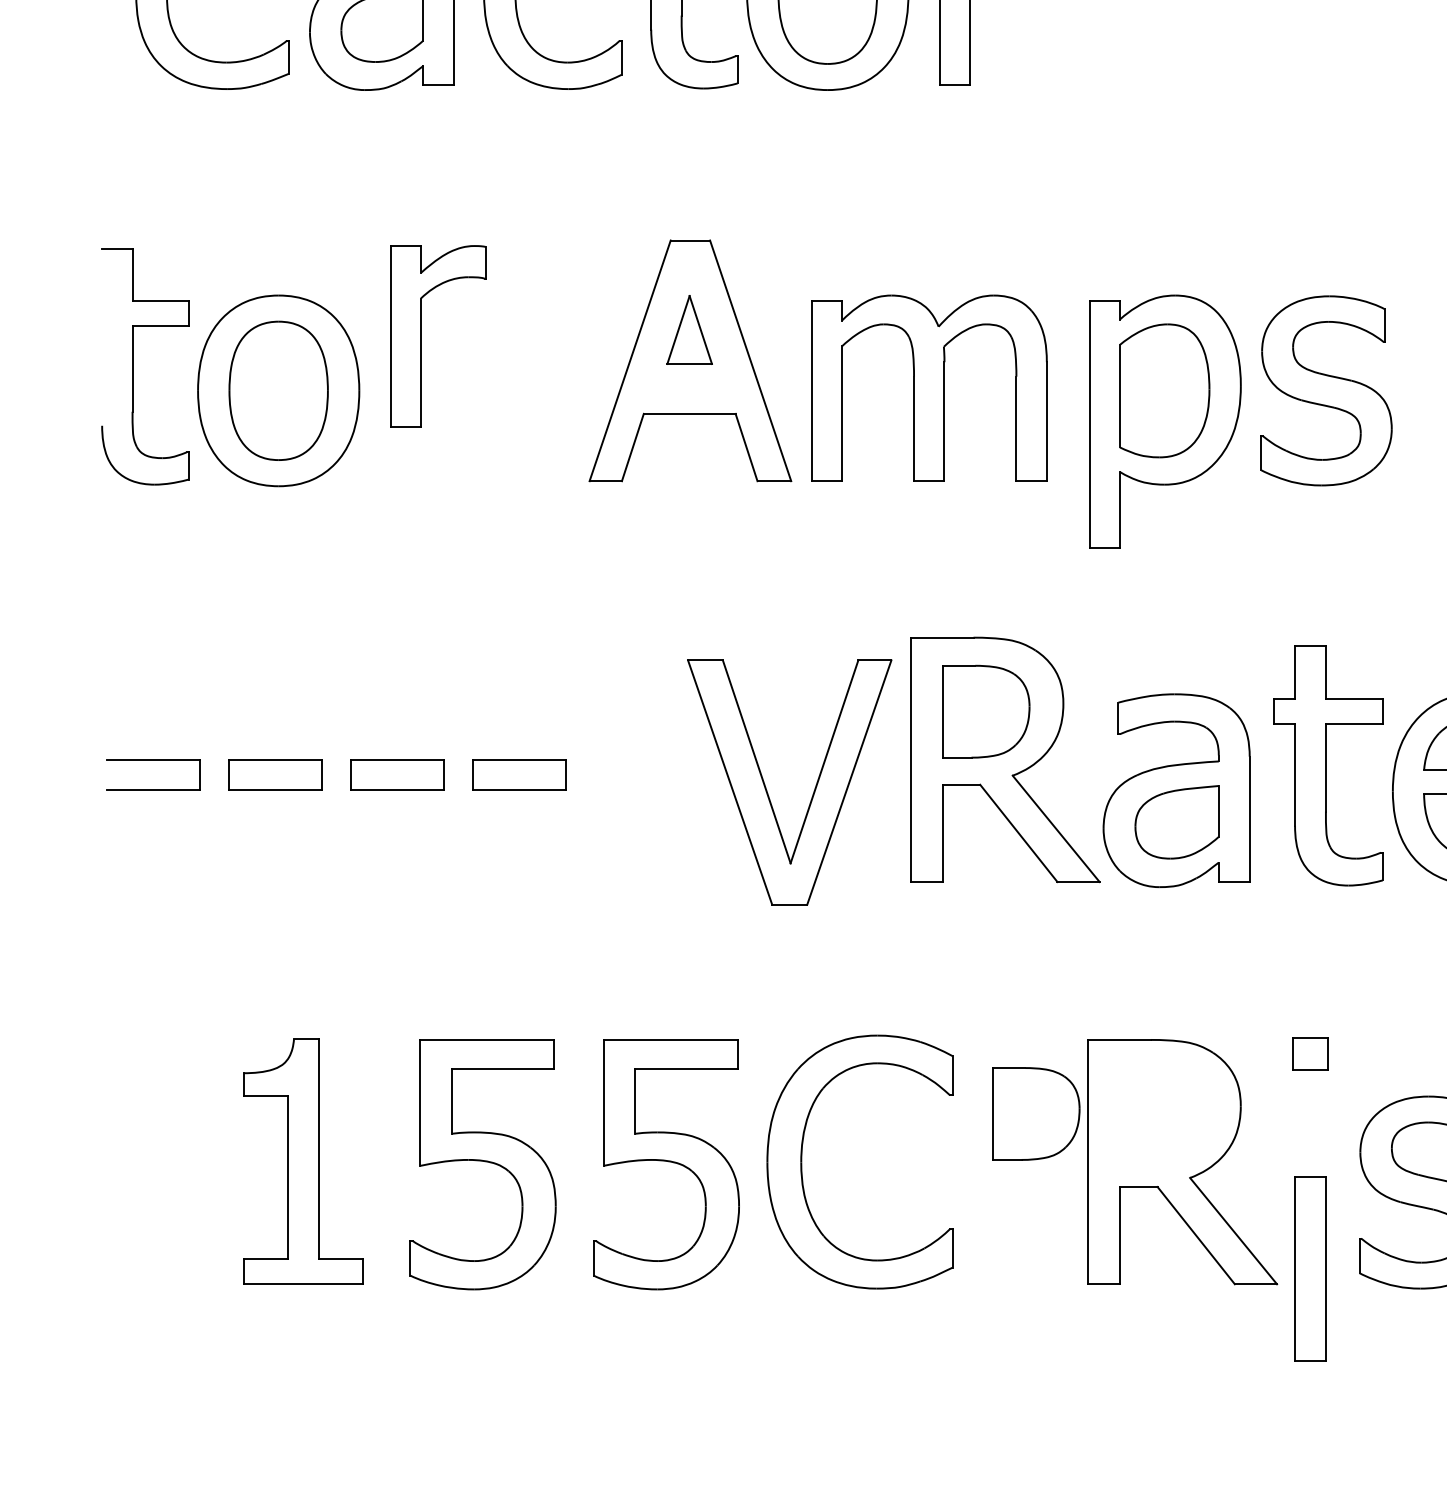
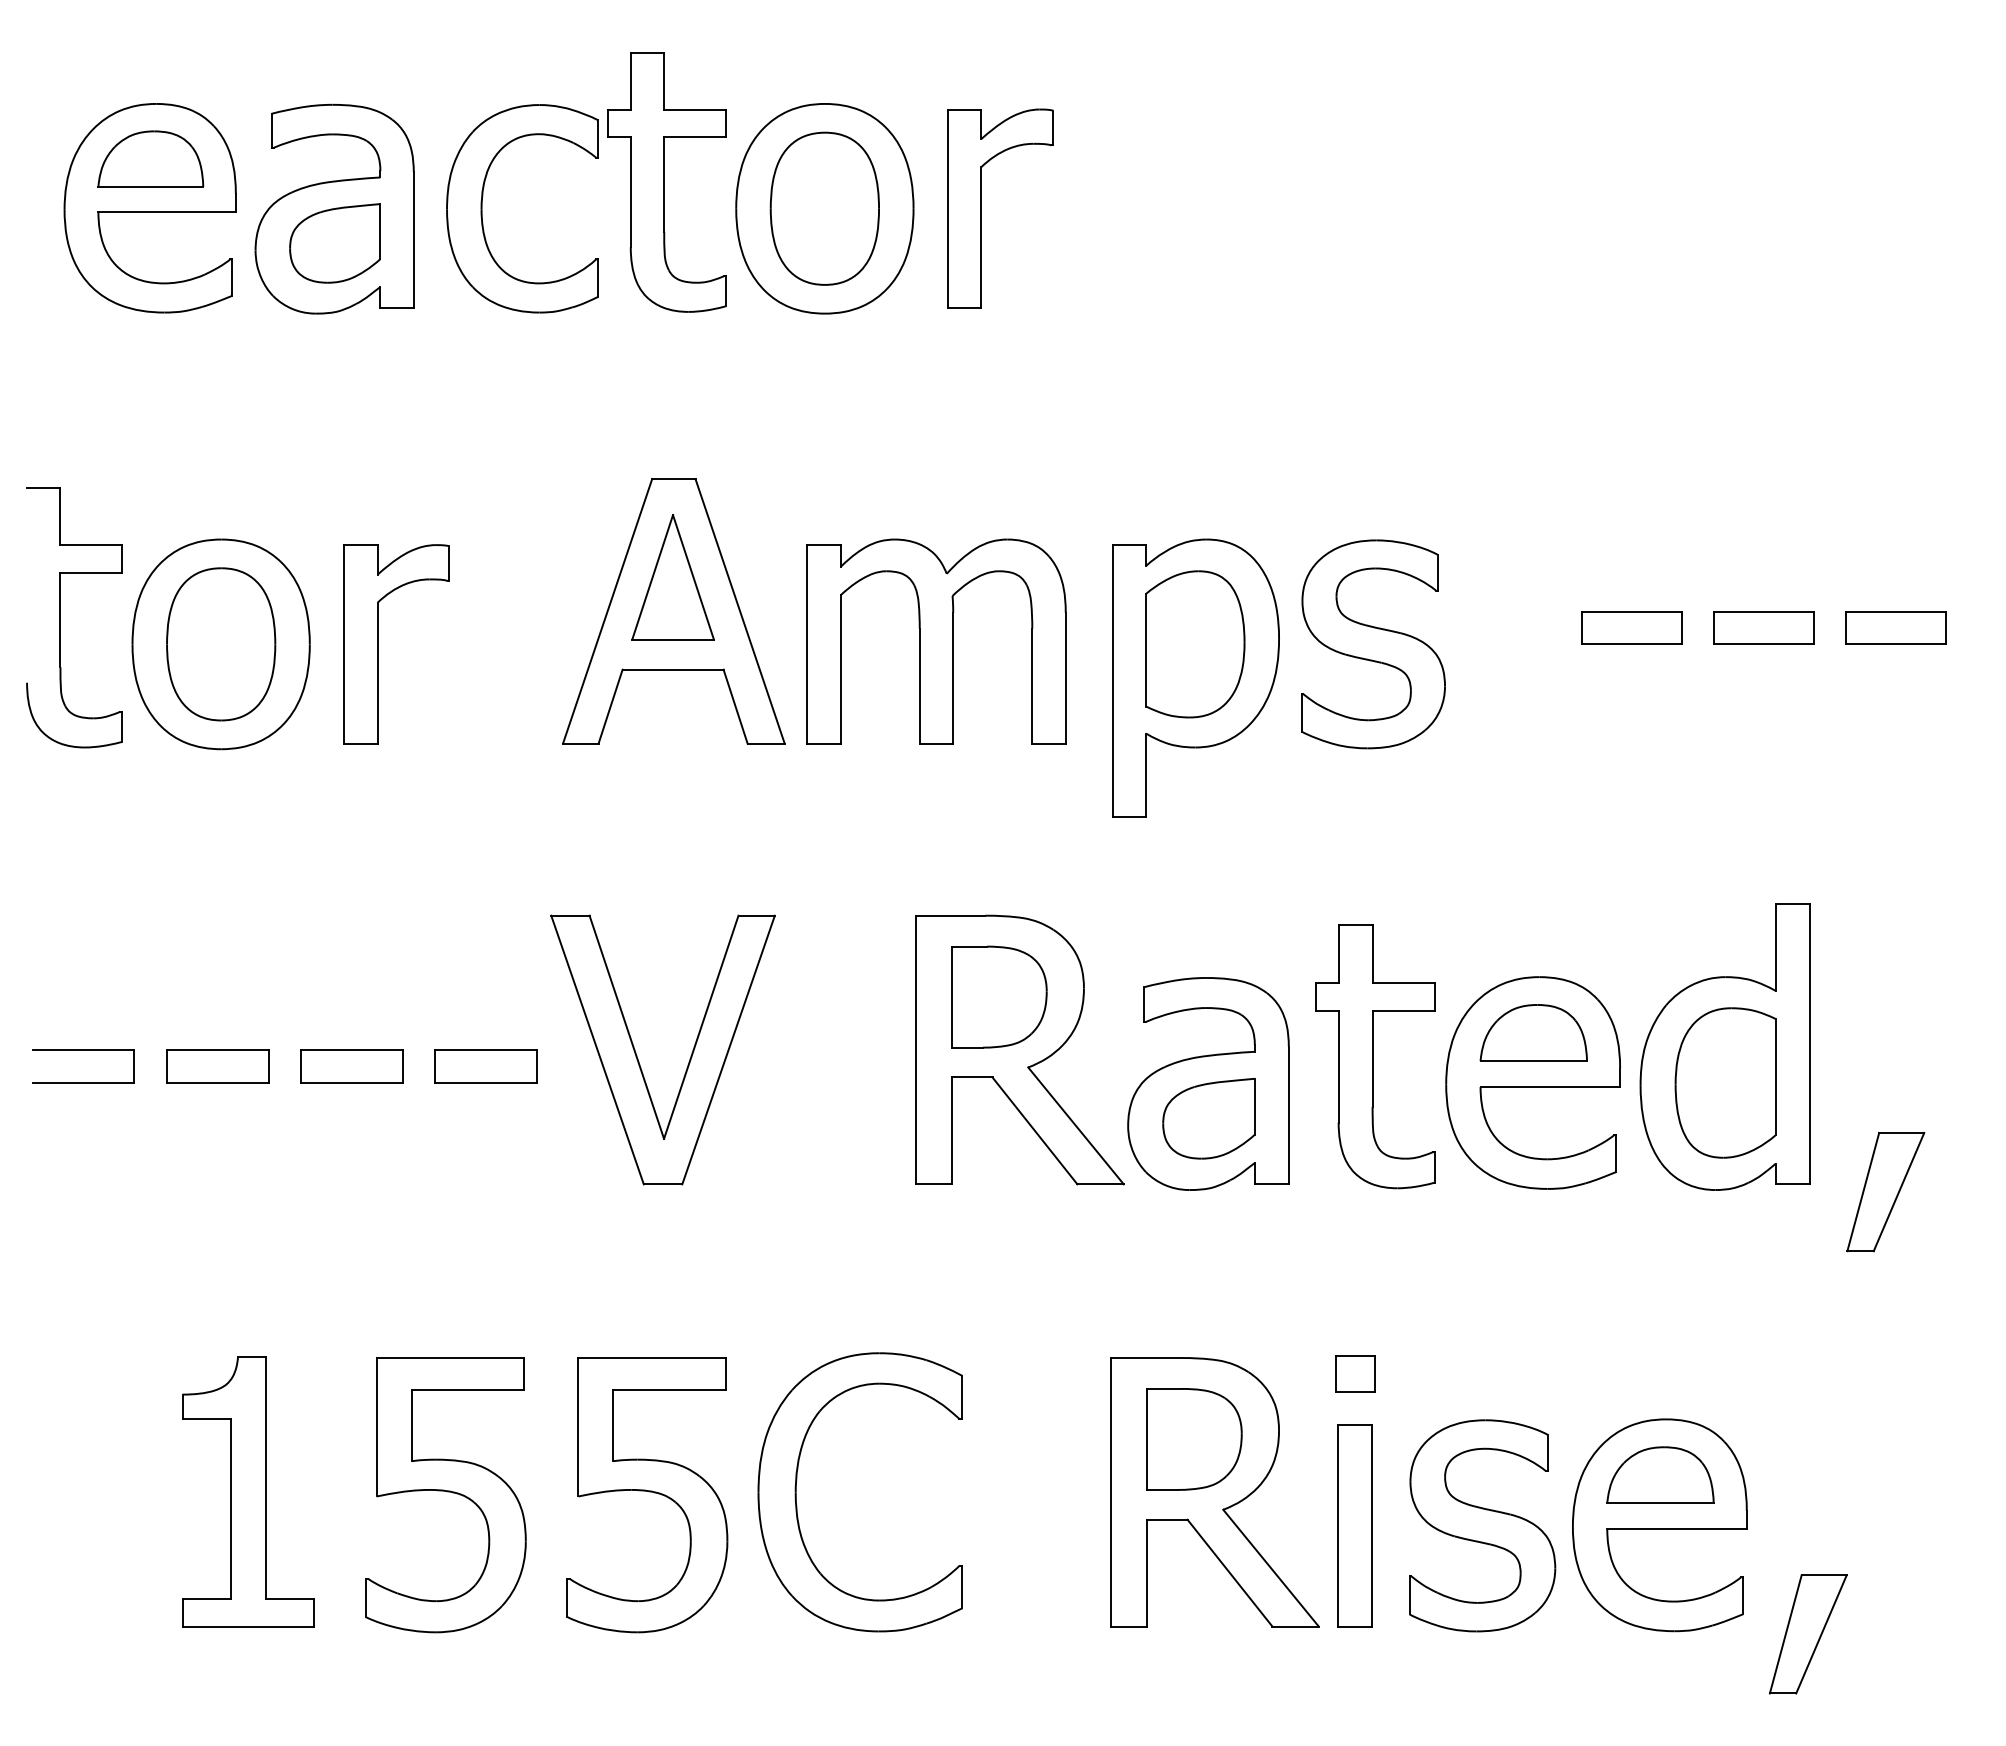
part: (689, 330) -> (672, 577), size x1.67
part: (421, 336) -> (378, 644), moved
part: (767, 790) -> (638, 1058), moved
part: (1036, 1114) -> (1194, 1439), moved
part: (1309, 1268) -> (1354, 1525), moved

